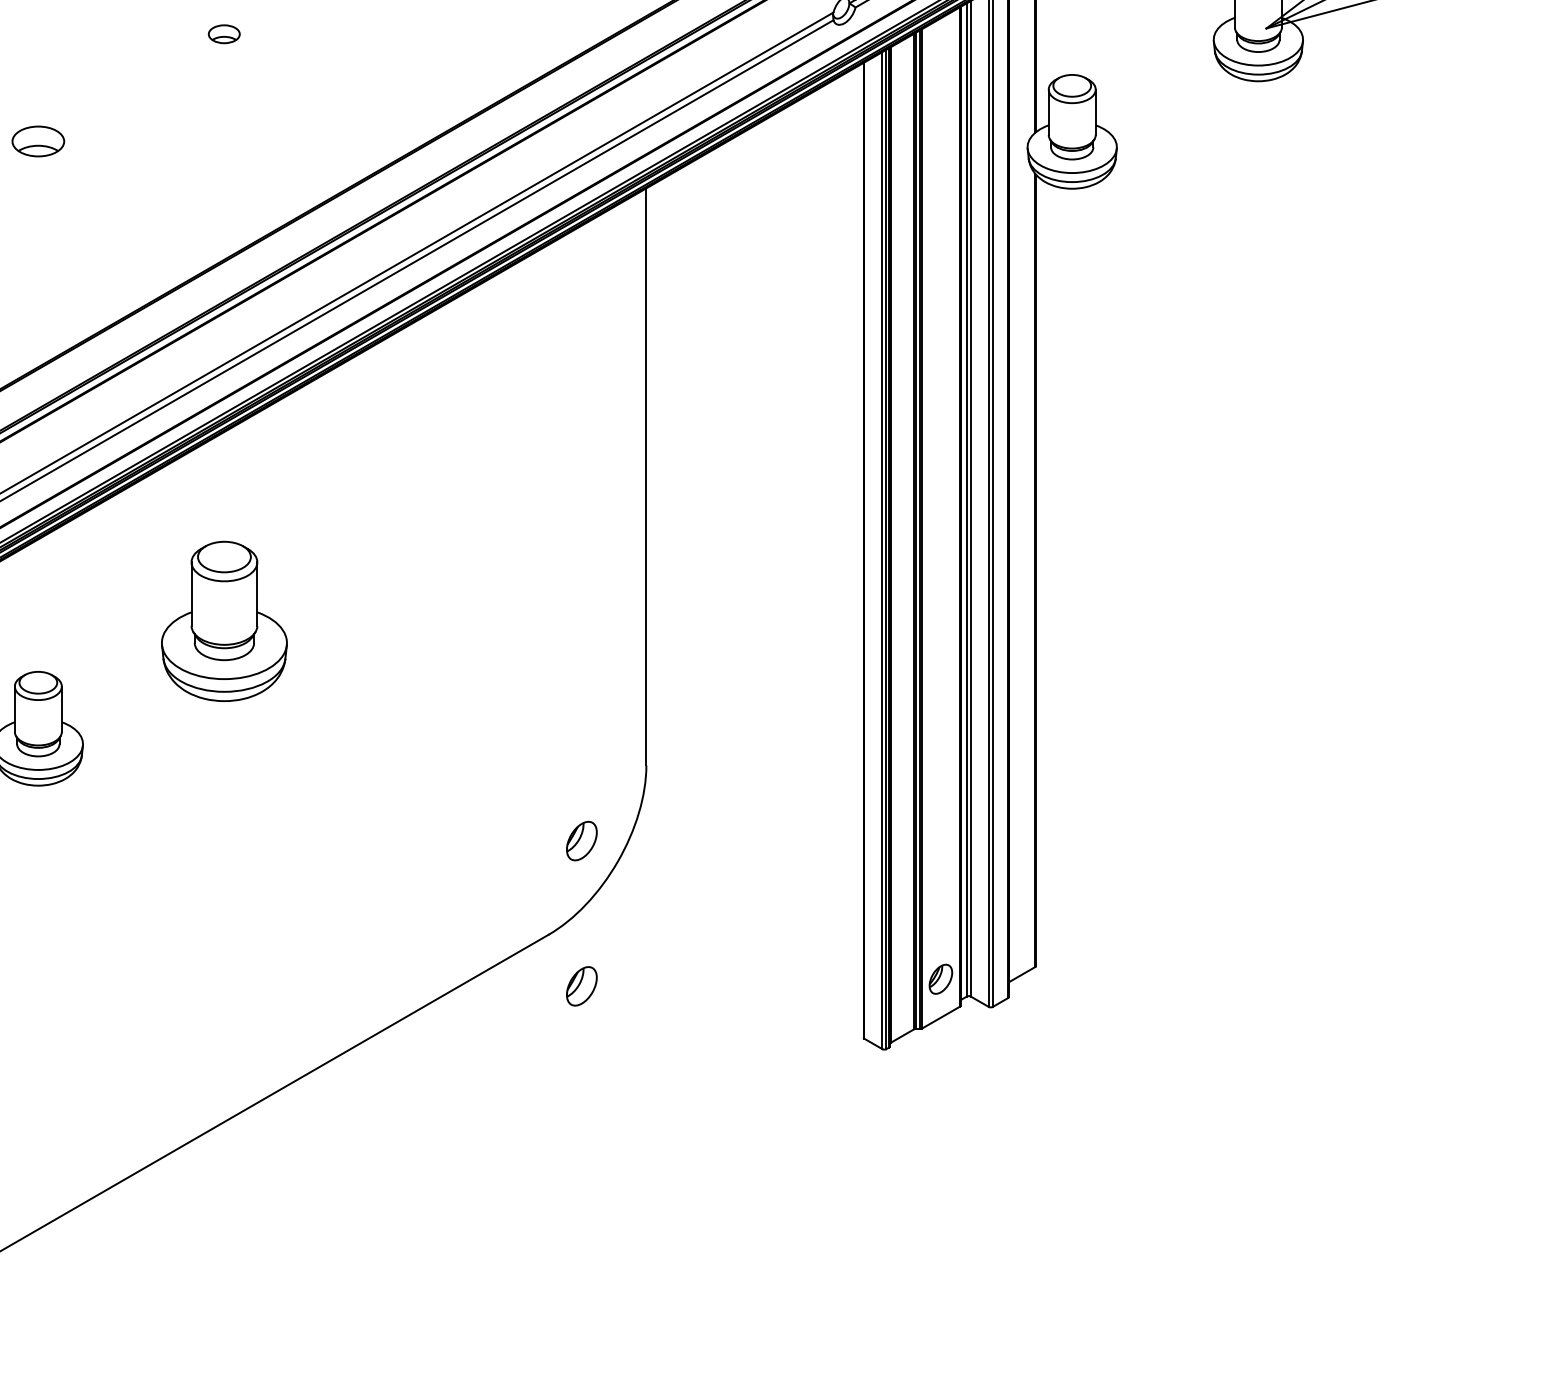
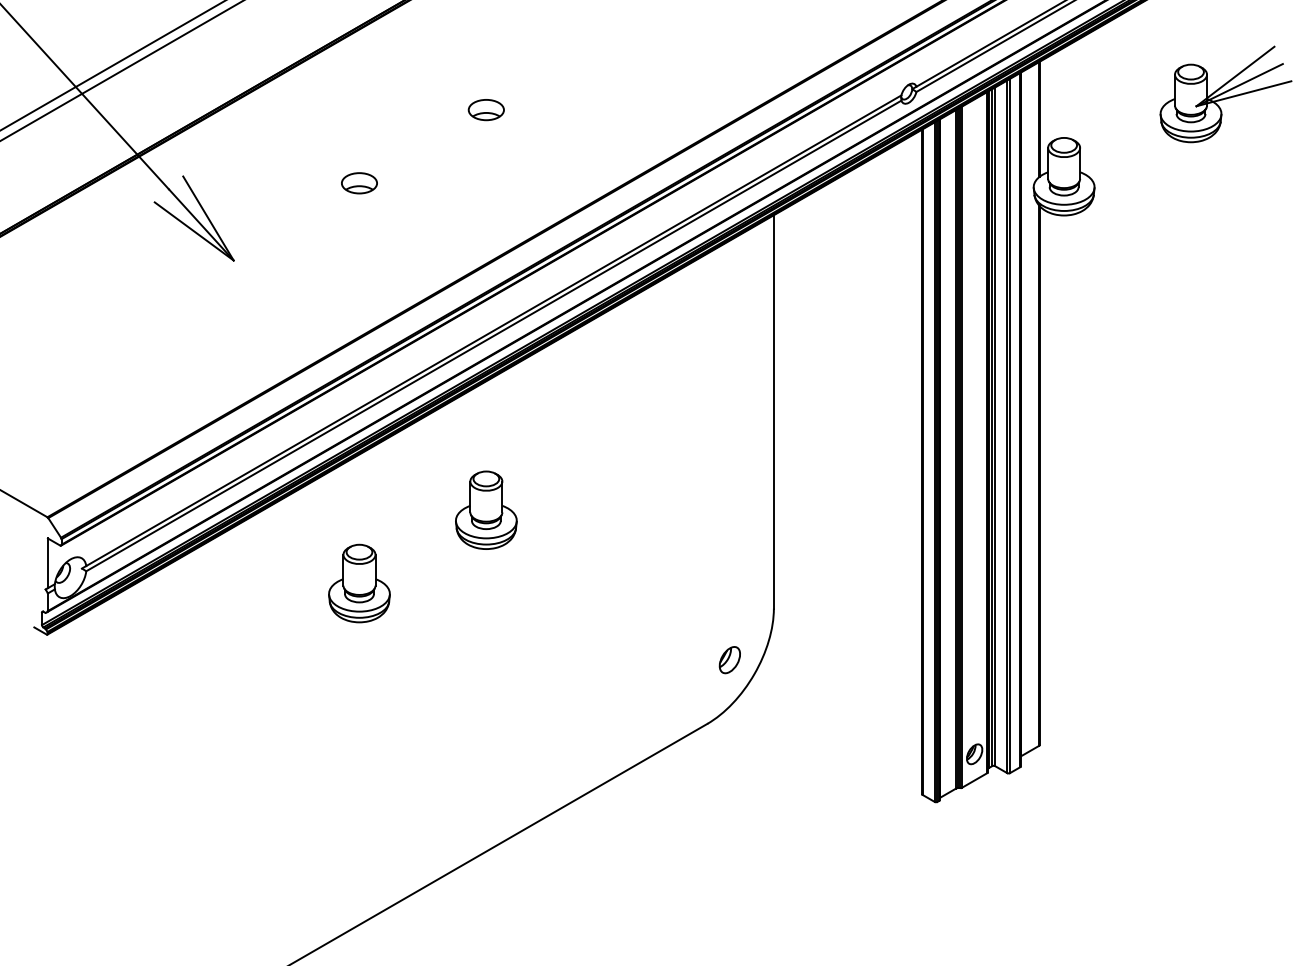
part: (223, 34) -> (485, 110), size x1.67
part: (224, 620) -> (486, 509), size x0.71
part: (581, 986) -> (729, 759), removed

